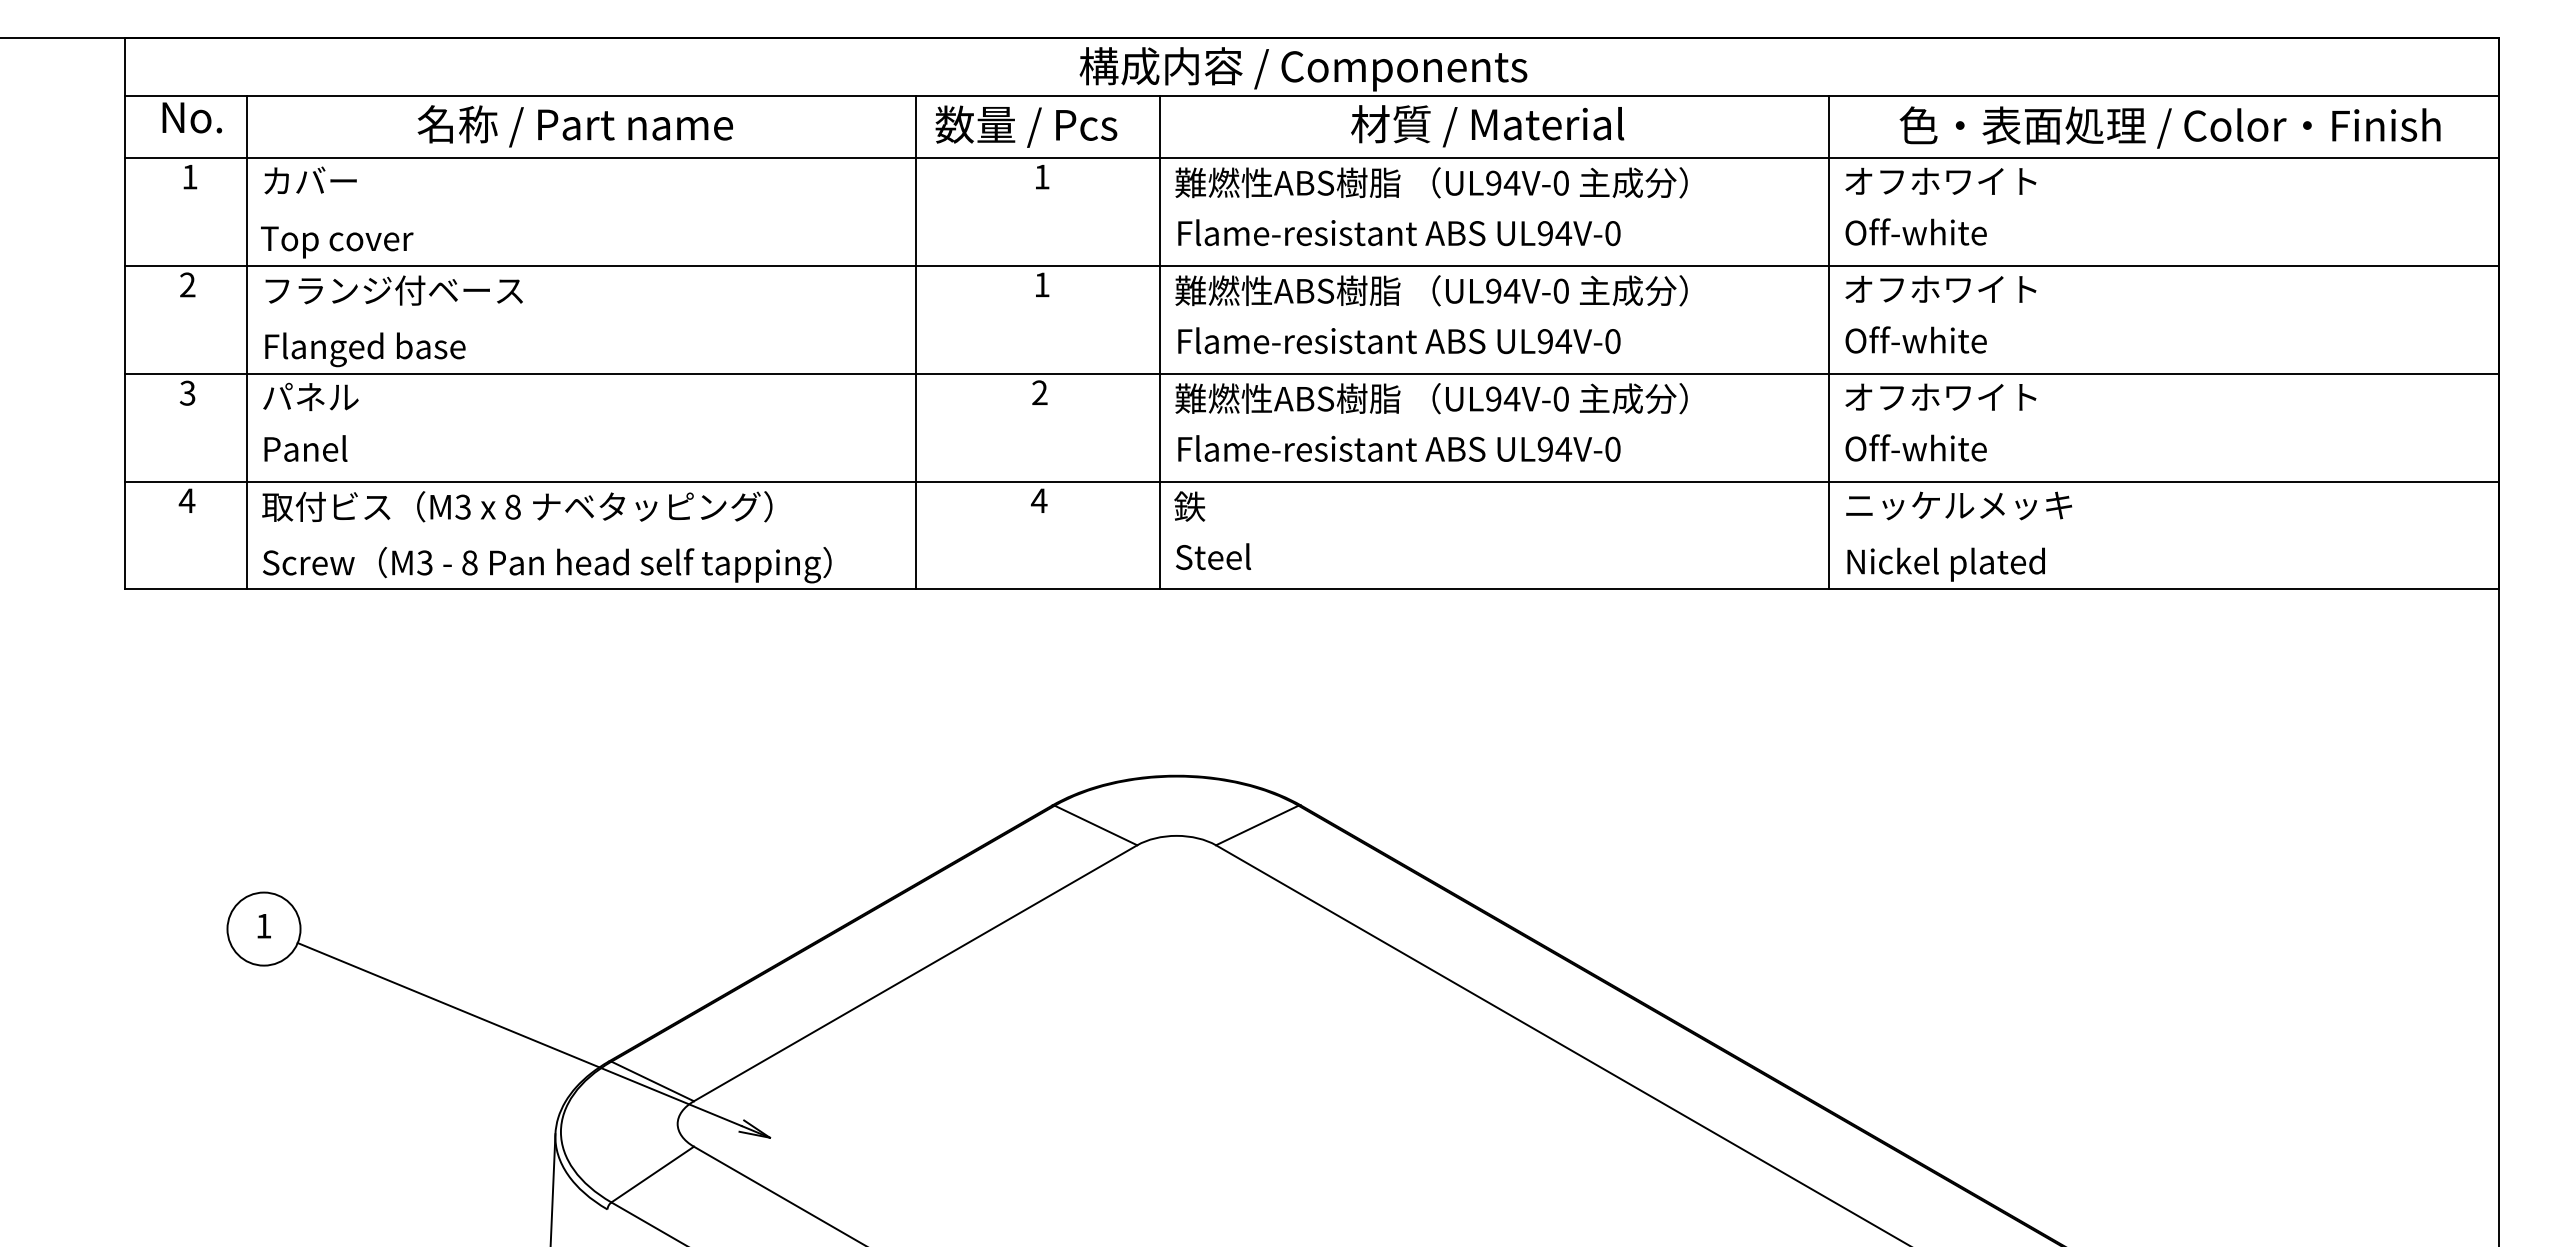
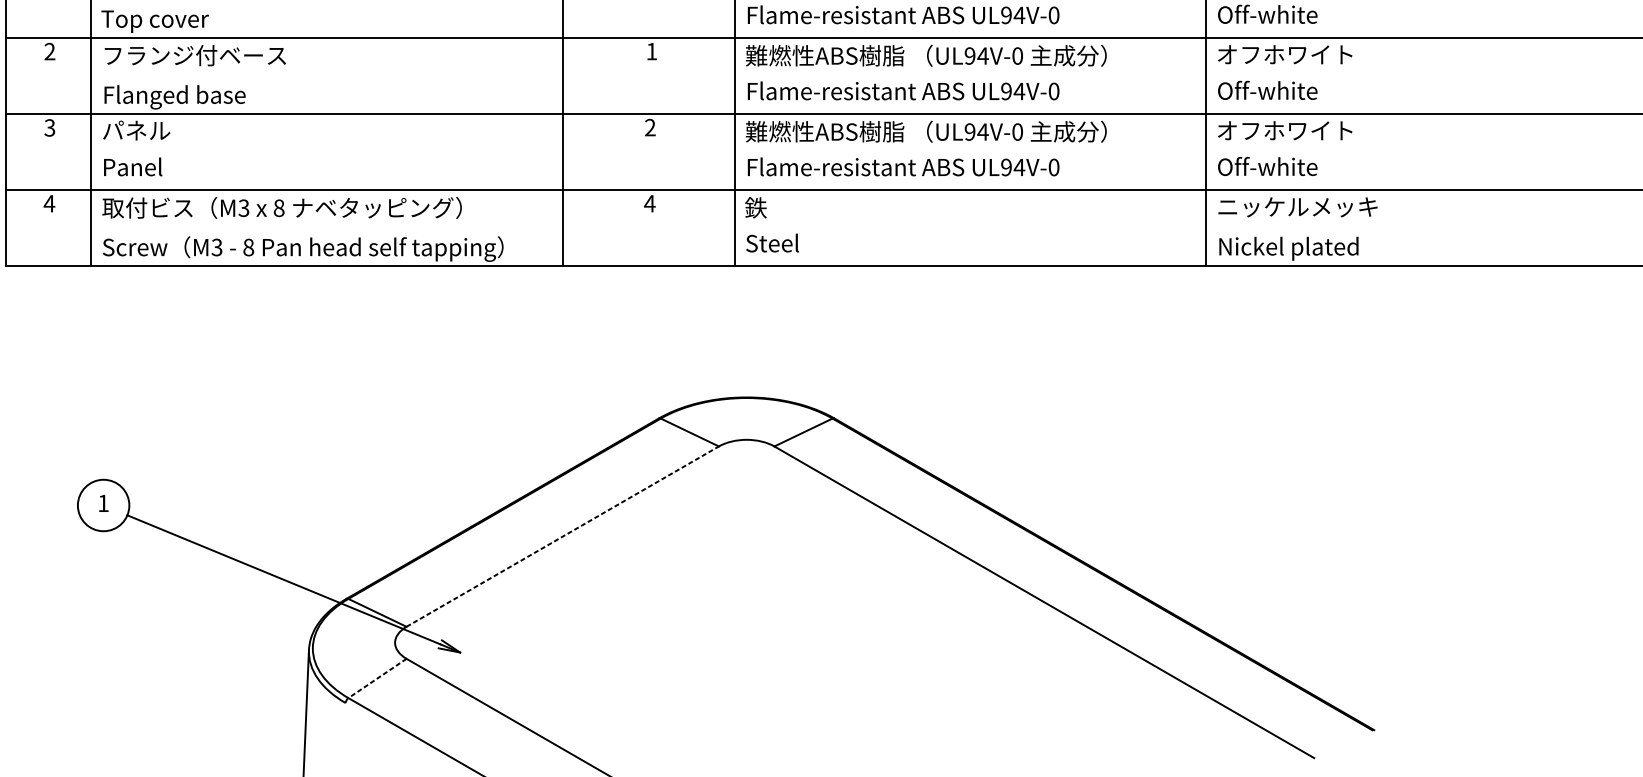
line: (915, 973) -> (562, 536), solid -> dashed
line: (652, 1174) -> (377, 678), solid -> dashed

